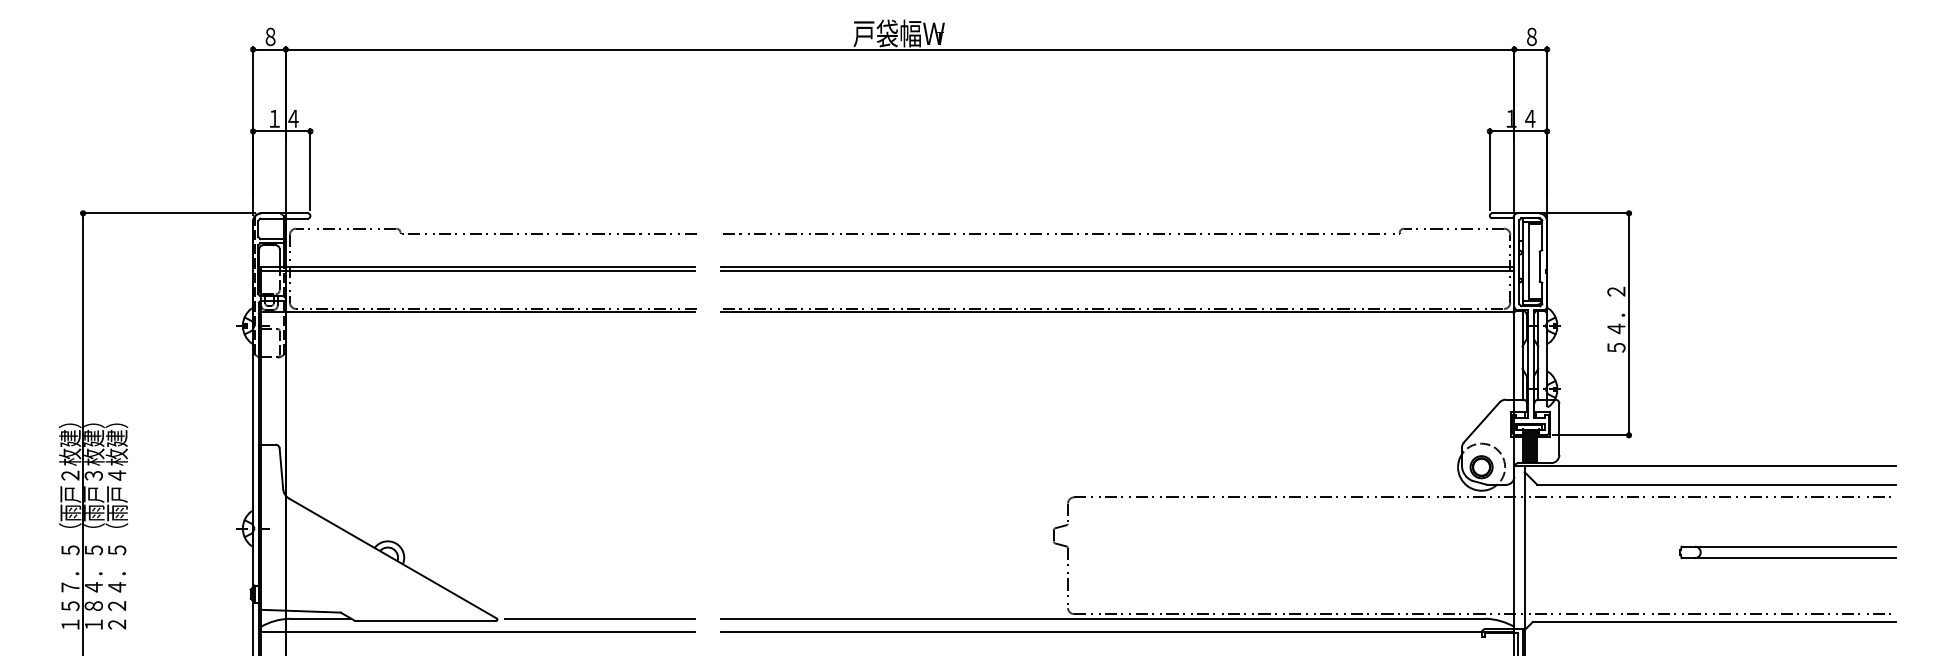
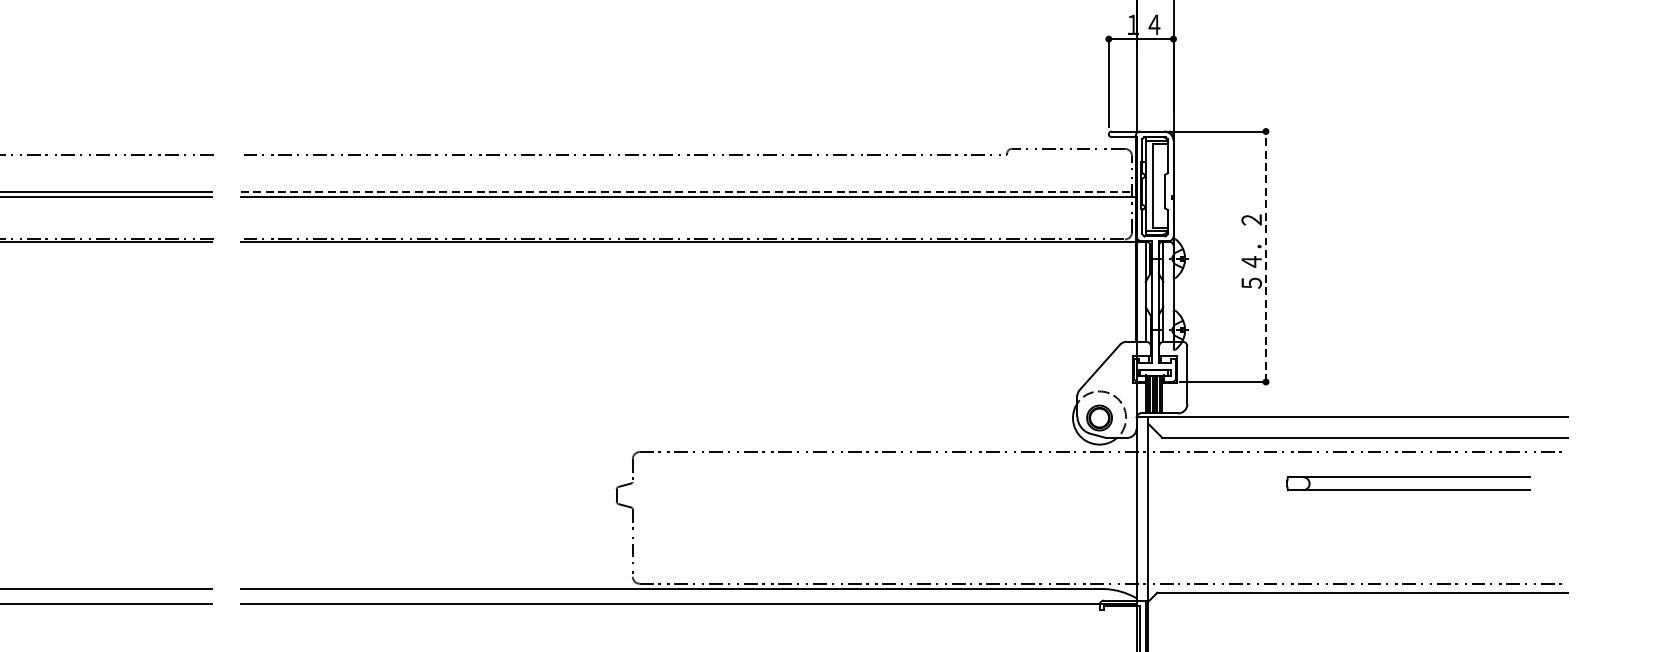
line: (1117, 266) -> (688, 191), solid -> dashed
line: (1629, 324) -> (1266, 256), solid -> dashed
part: (1787, 552) -> (1407, 483), moved

